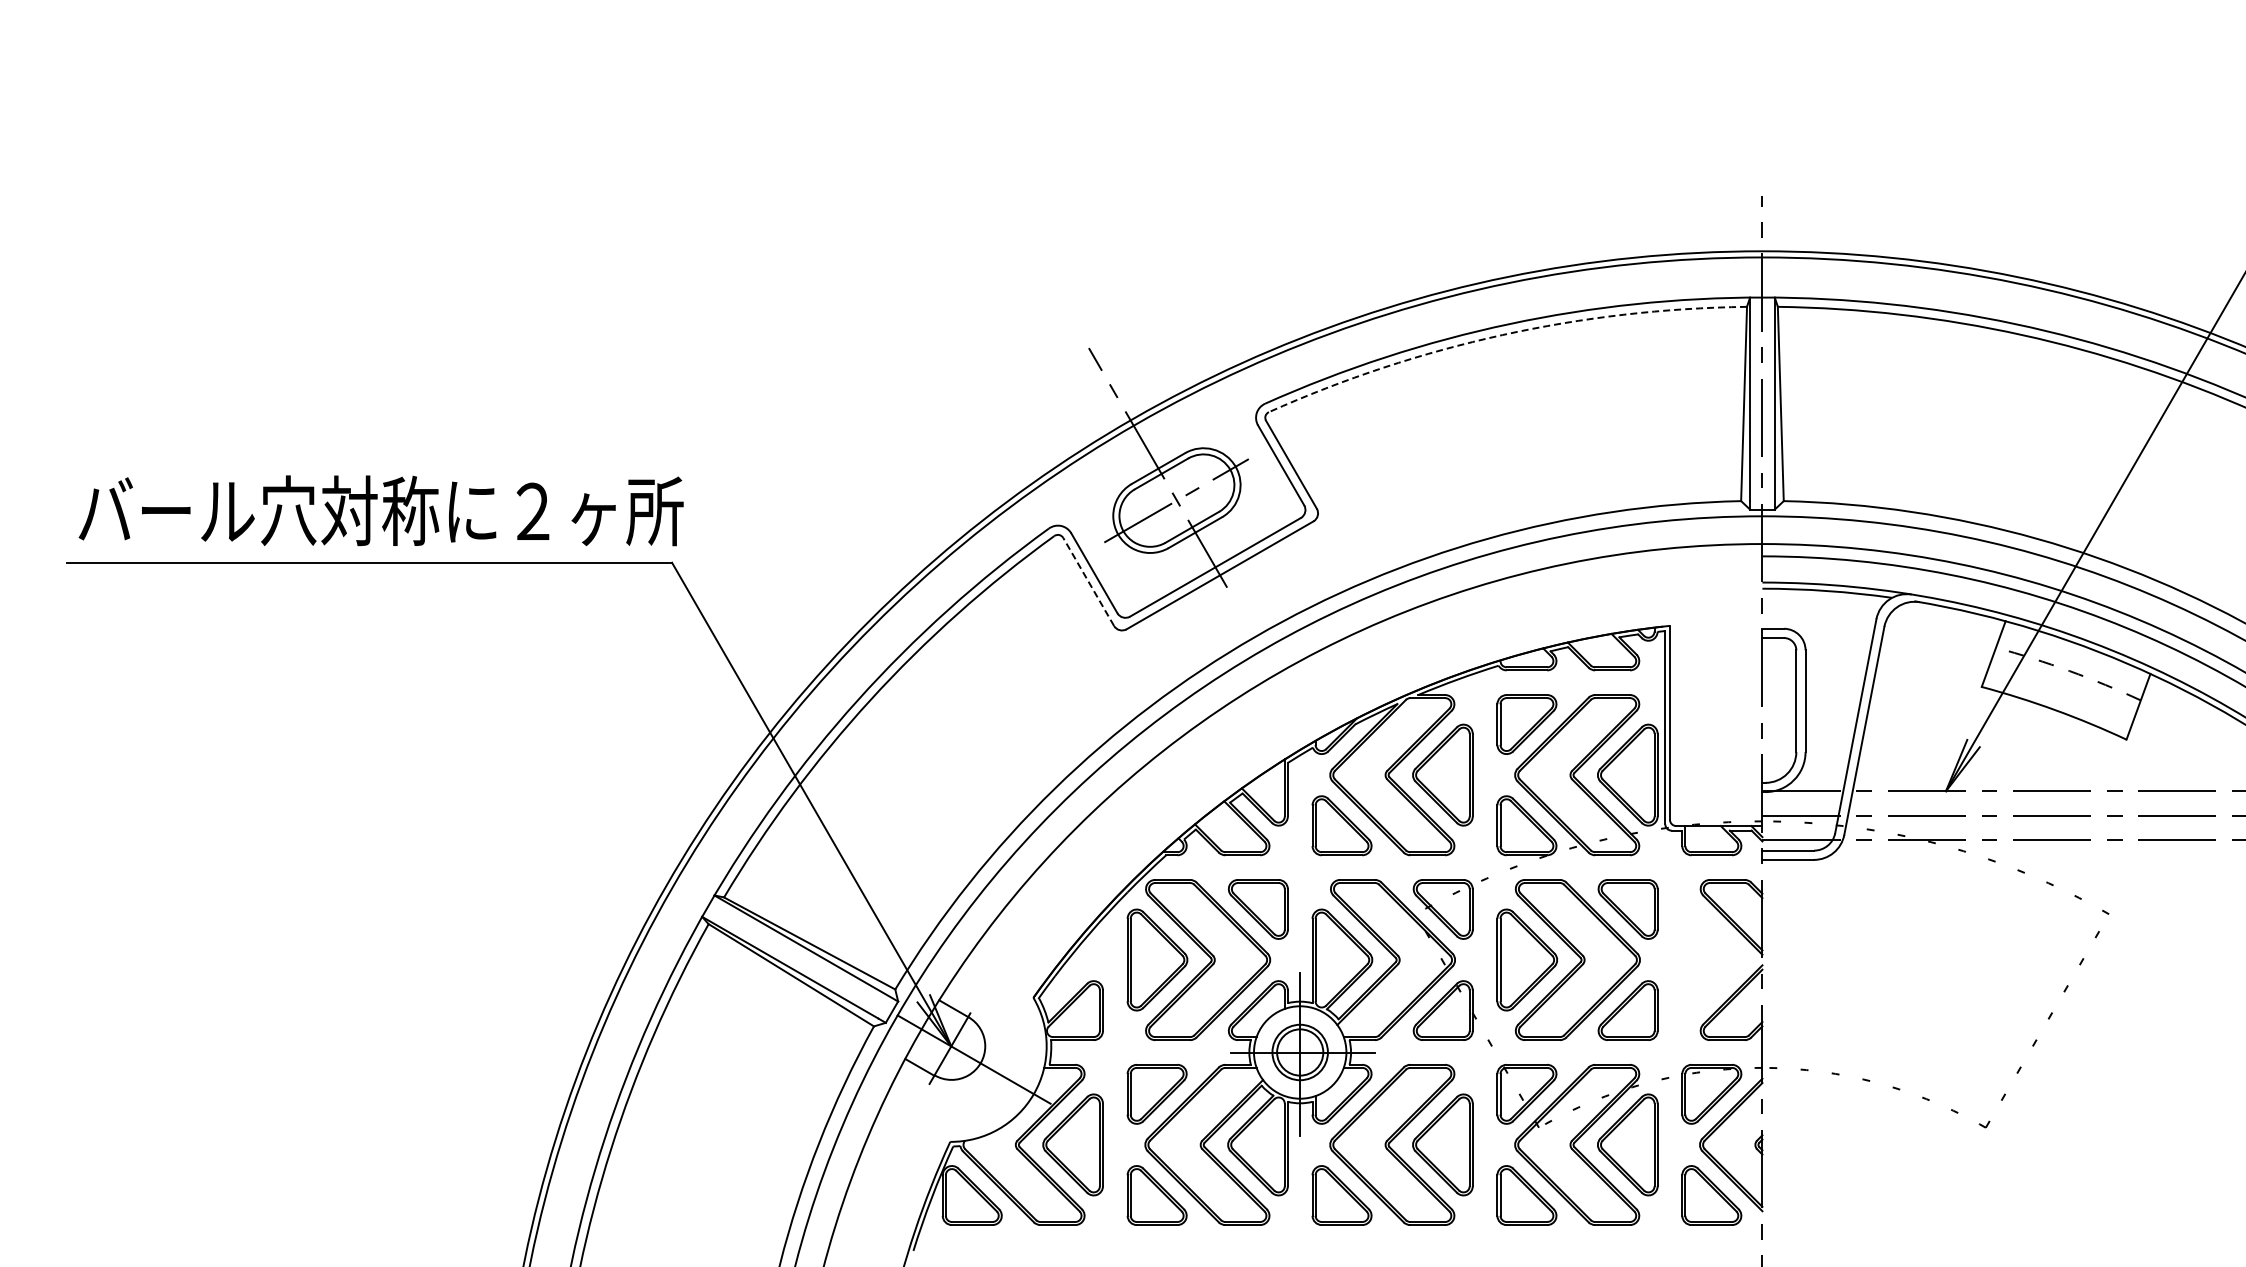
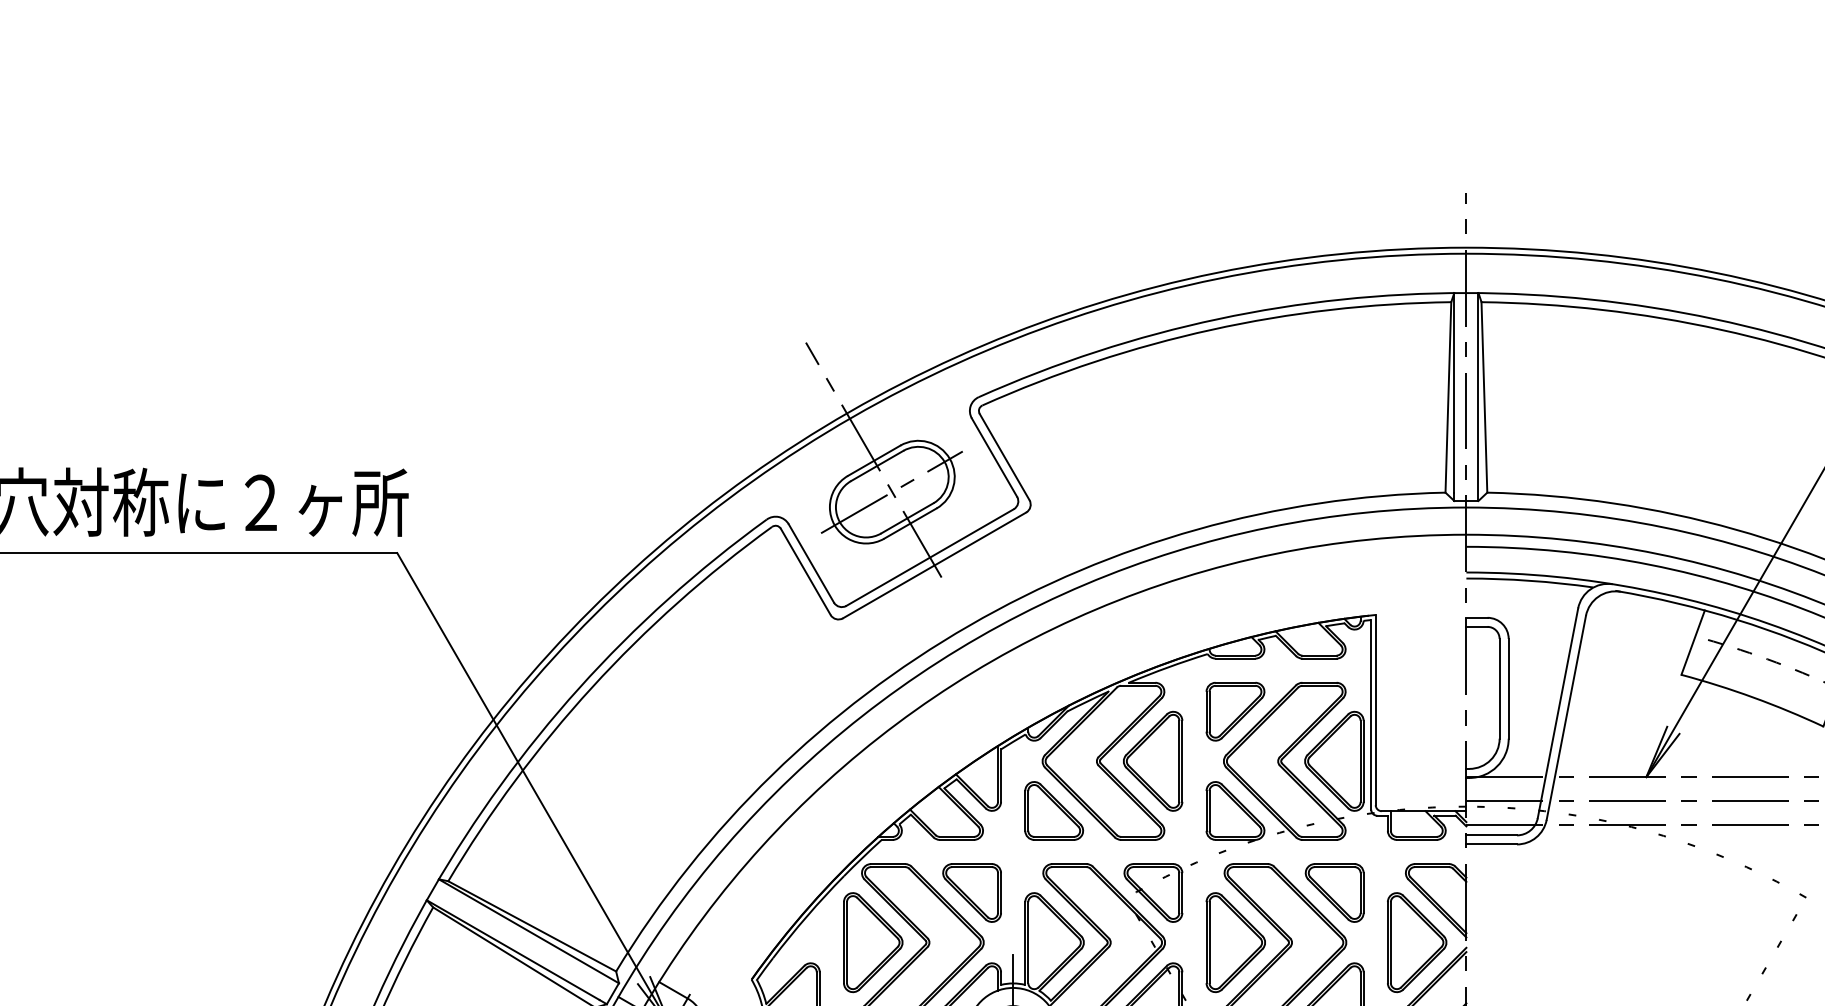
arc: (1502, 335) -> (1211, 330), dashed -> solid
line: (1088, 581) -> (805, 571), dashed -> solid
part: (1711, 959) -> (1416, 942), added

